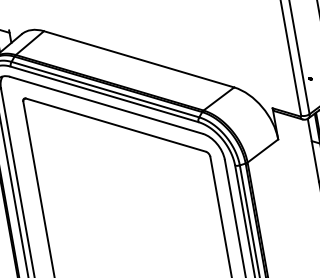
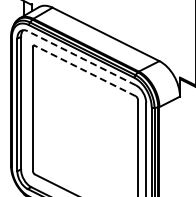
line: (106, 105) -> (81, 58), solid -> dashed
line: (114, 124) -> (84, 70), solid -> dashed

